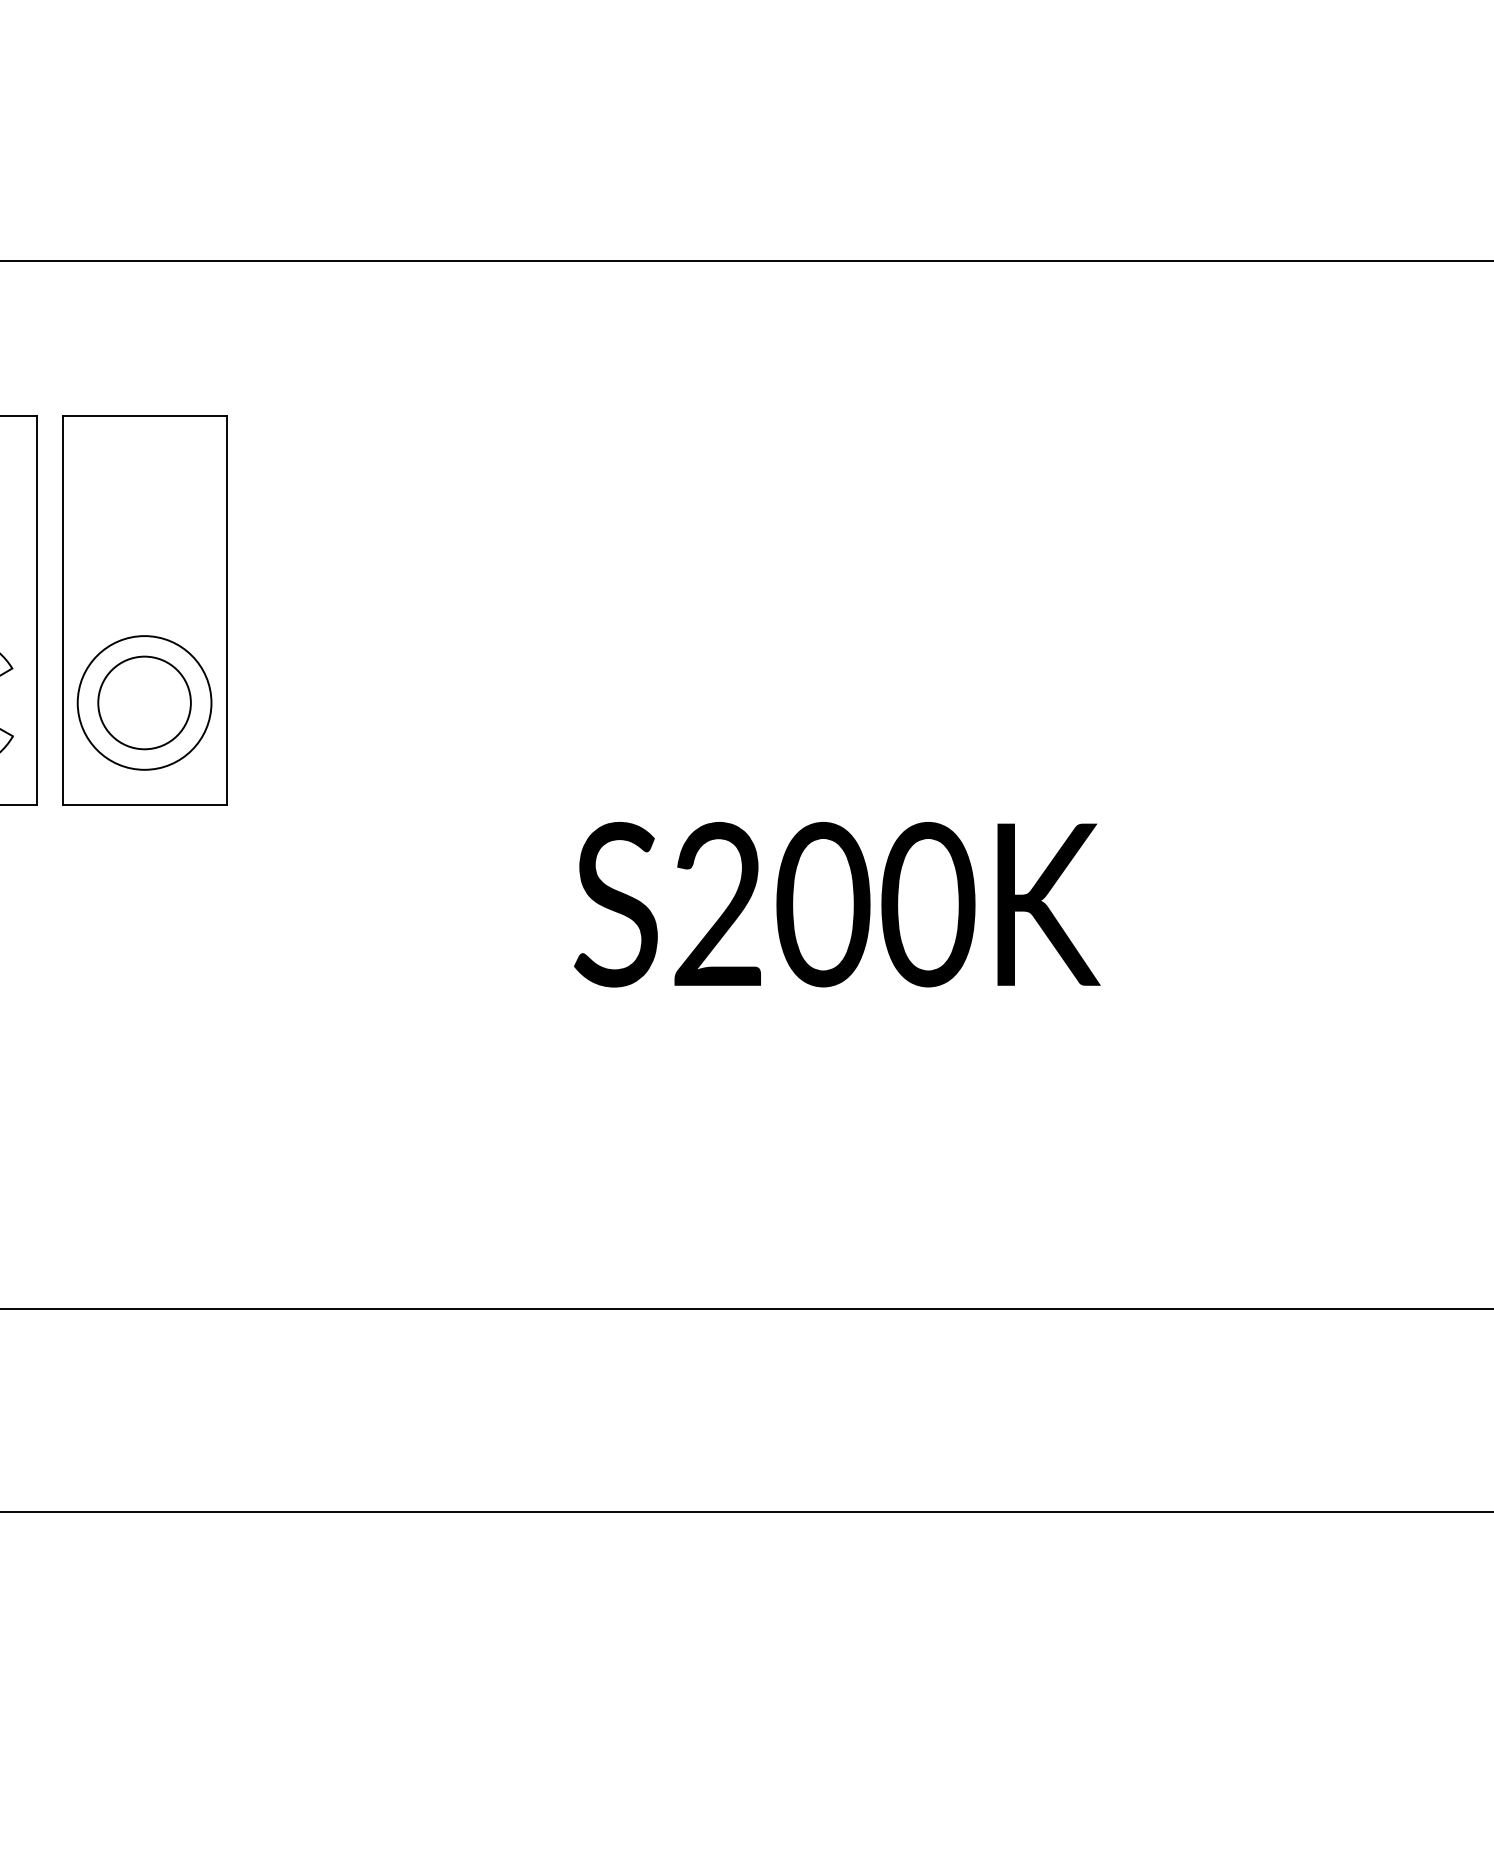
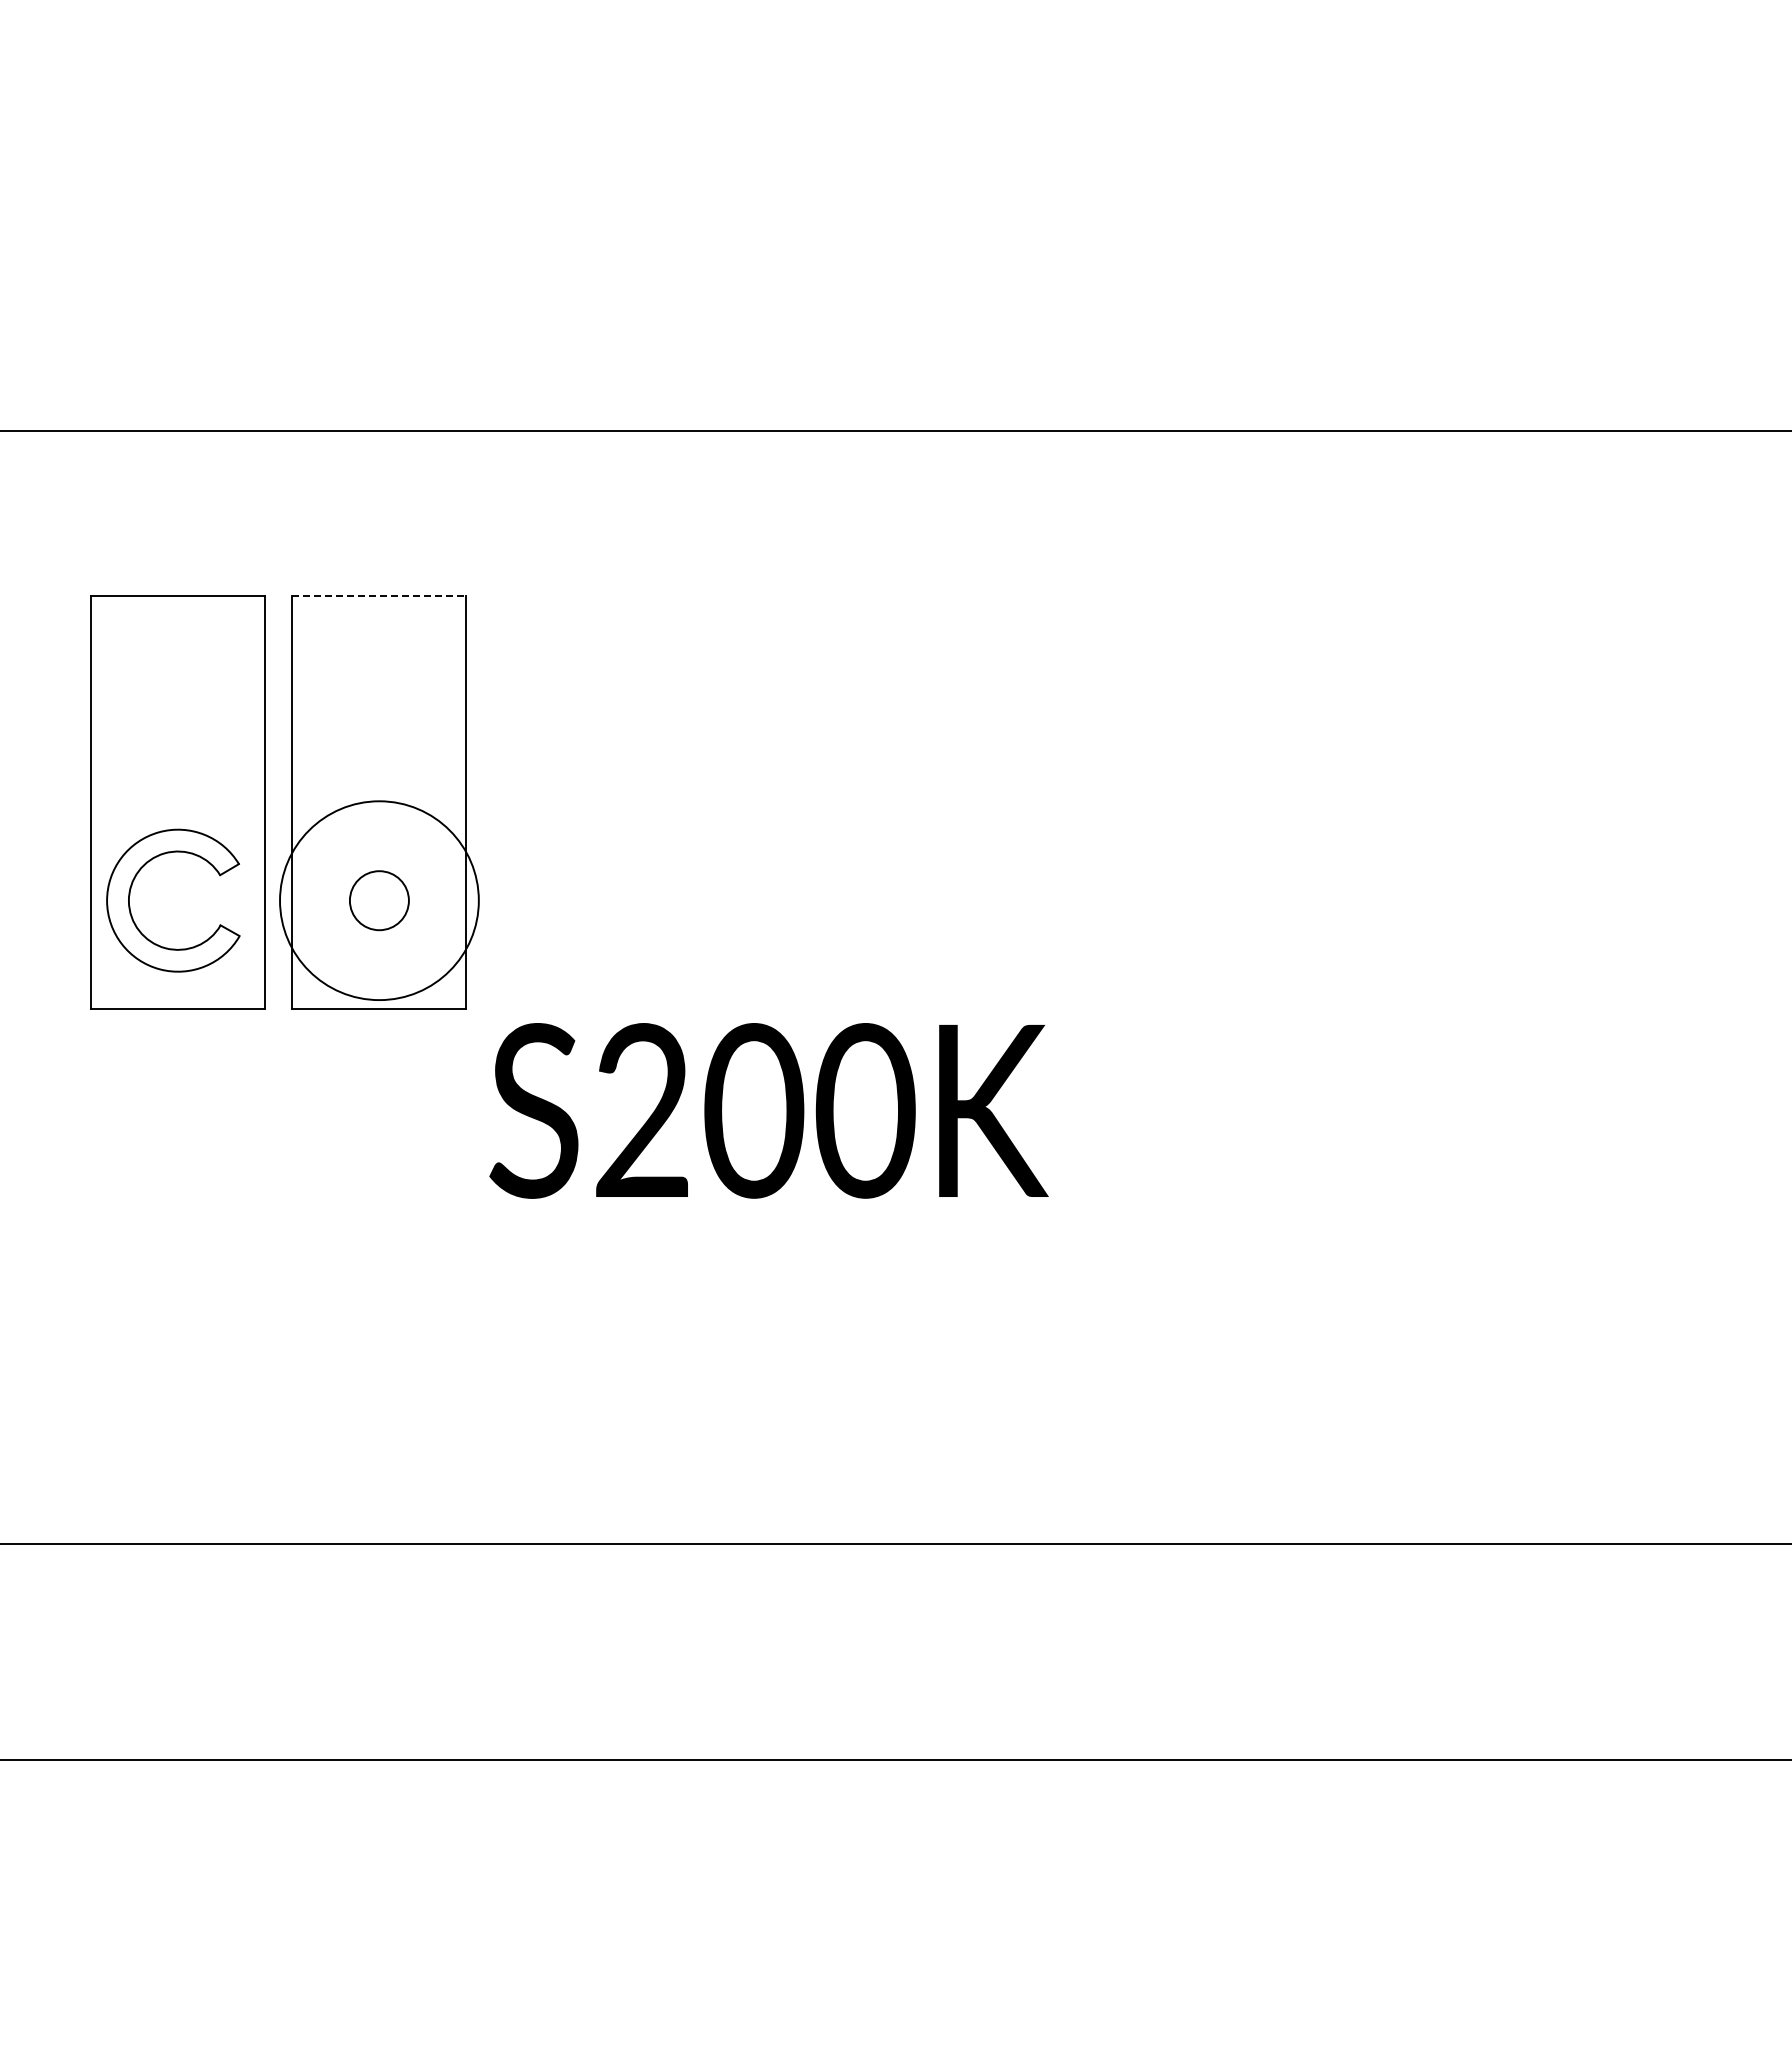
line: (144, 416) -> (379, 596), solid -> dashed
circle: (144, 702) -> (379, 900), size x0.6
circle: (144, 702) -> (379, 900), size x1.4
text: (836, 904) -> (768, 1110), moved

